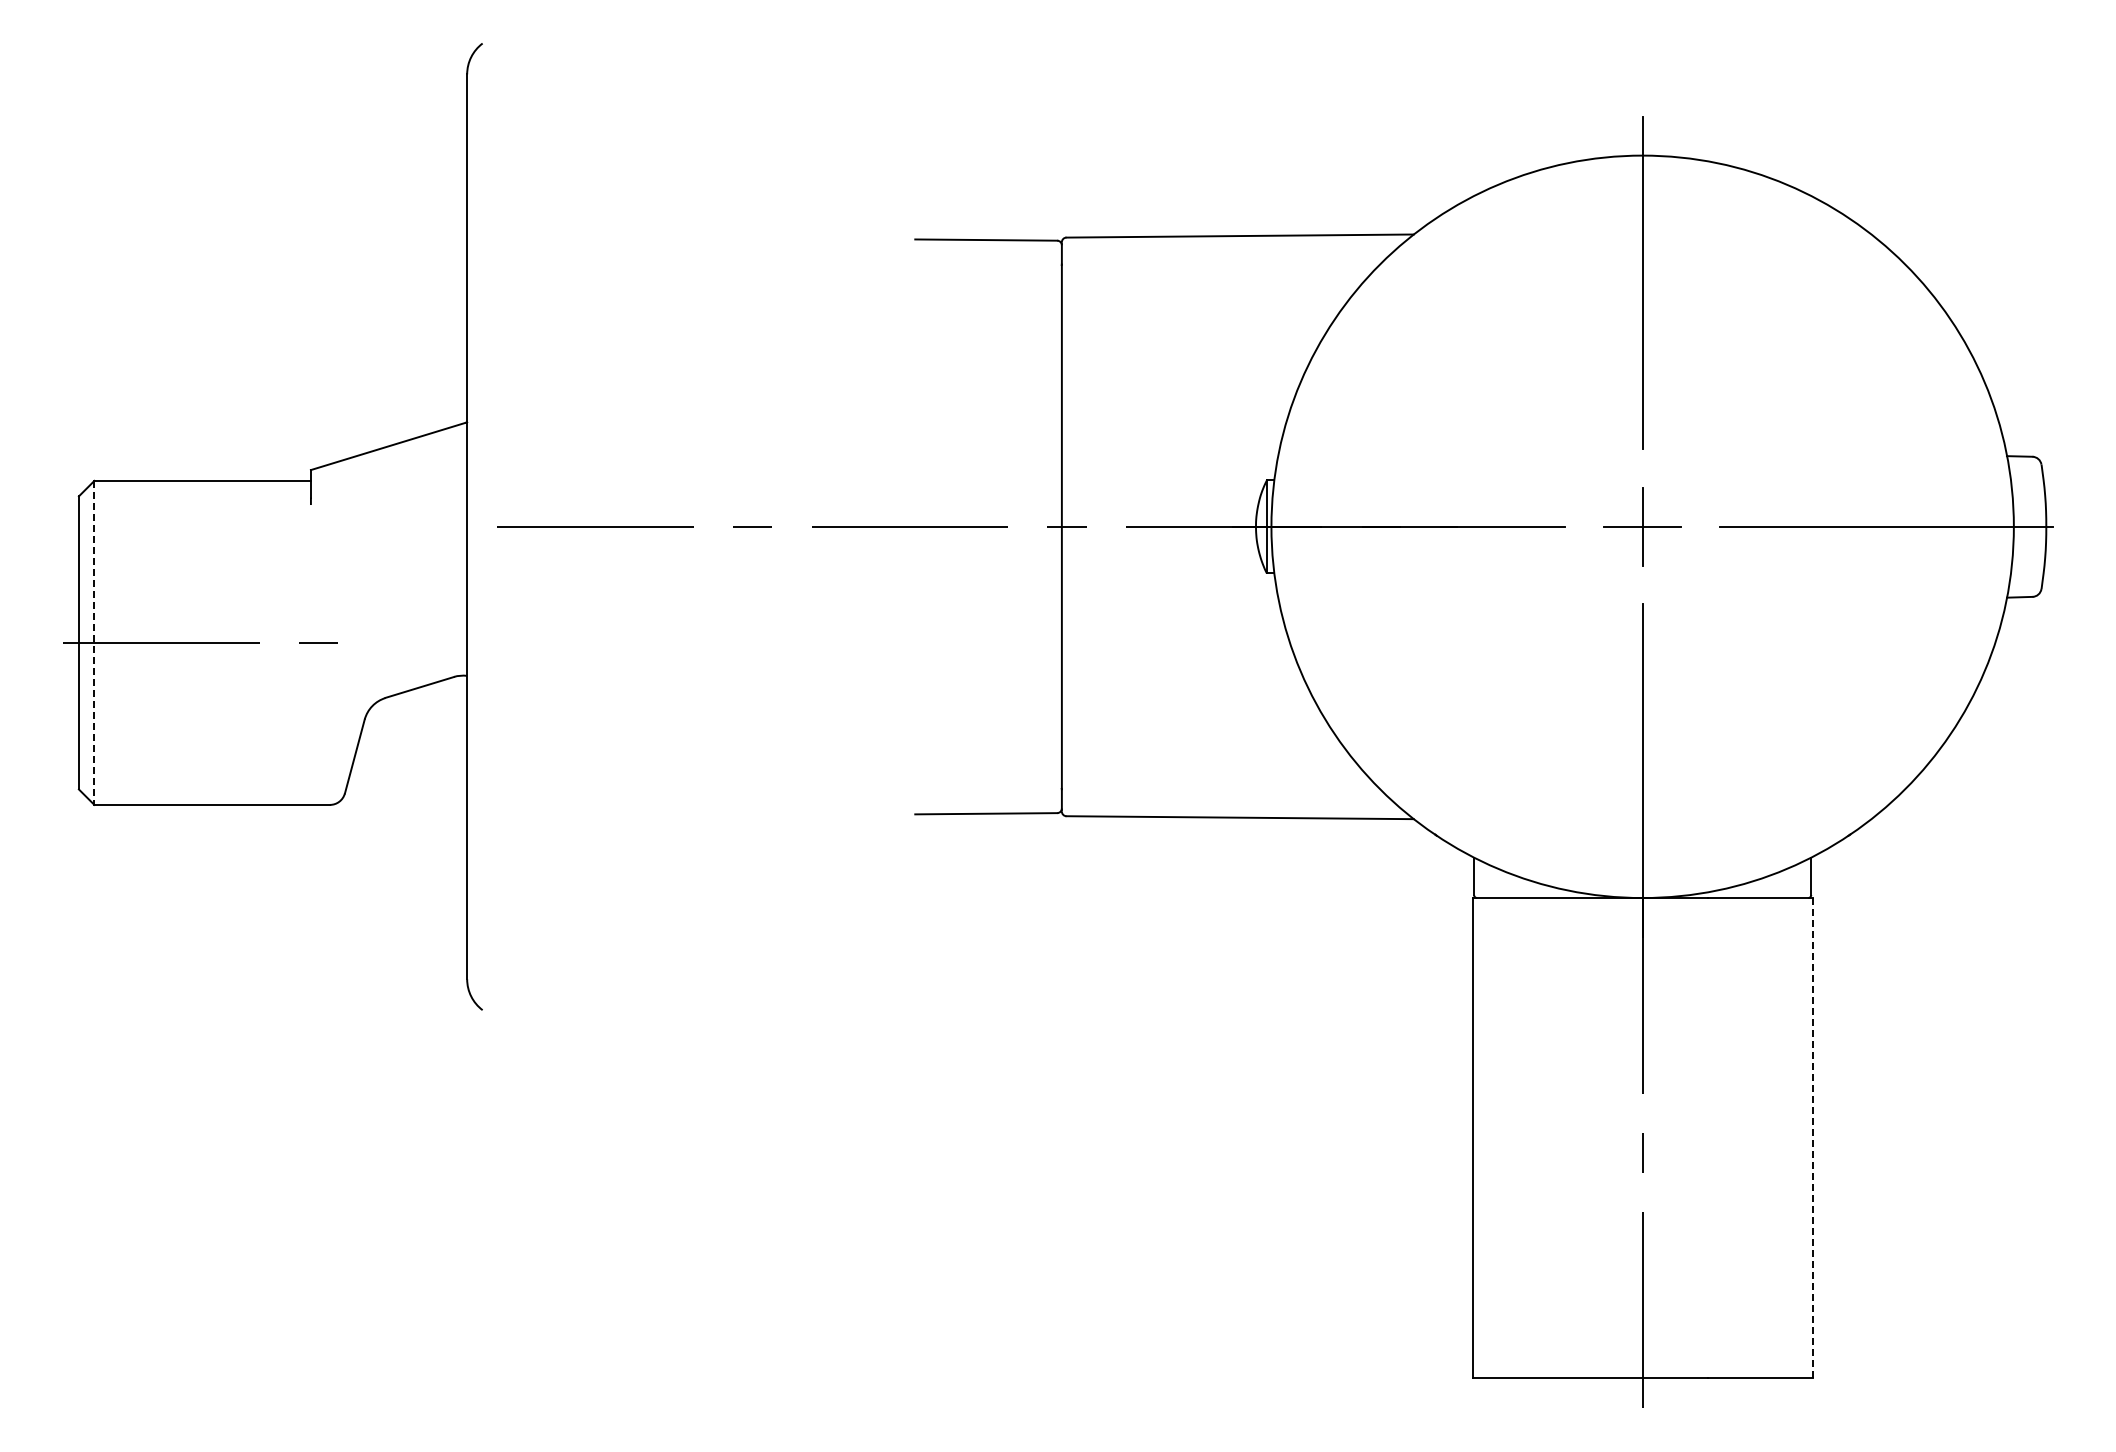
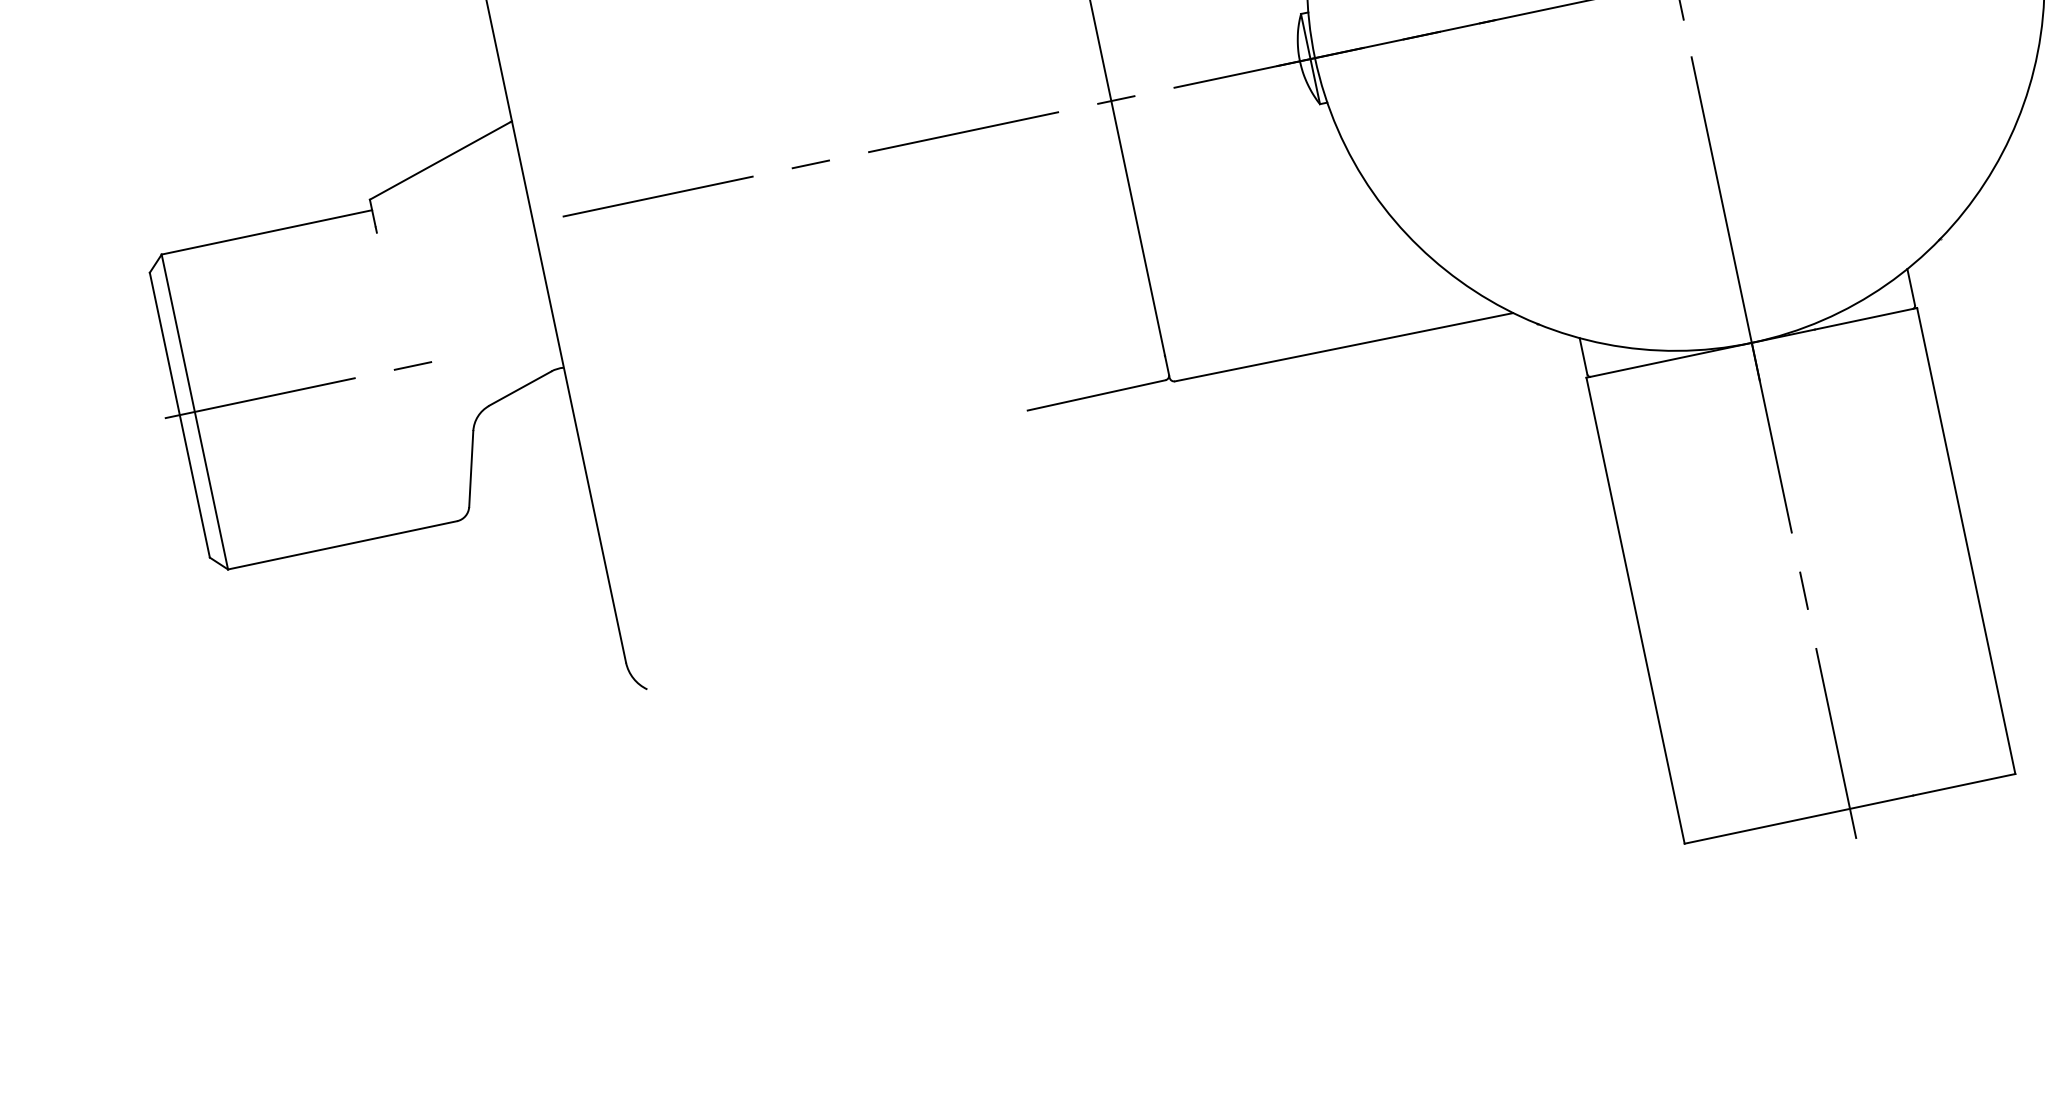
line: (94, 643) -> (195, 412), dashed -> solid
line: (1812, 1137) -> (1965, 540), dashed -> solid

